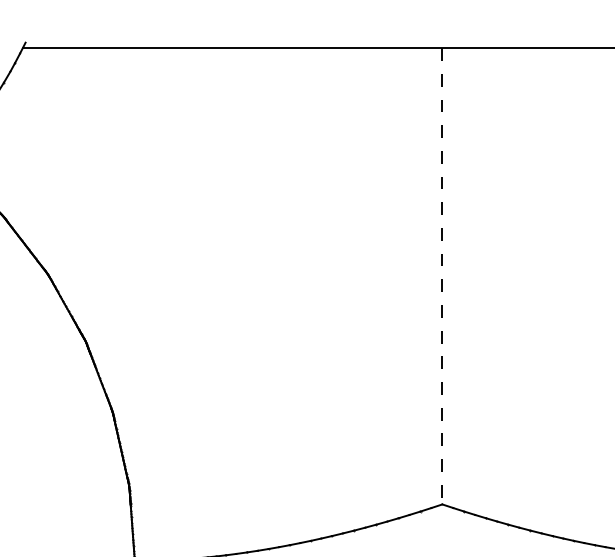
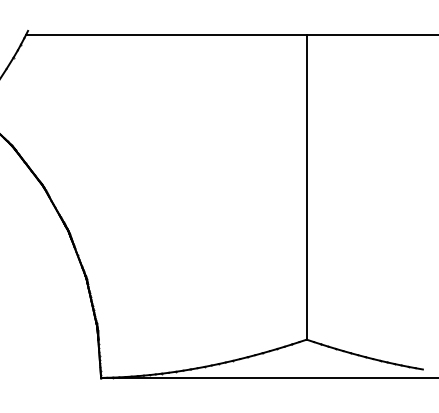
line: (442, 276) -> (306, 187), dashed -> solid

